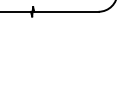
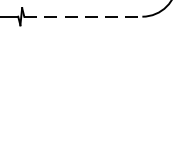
line: (66, 11) -> (83, 16), solid -> dashed

